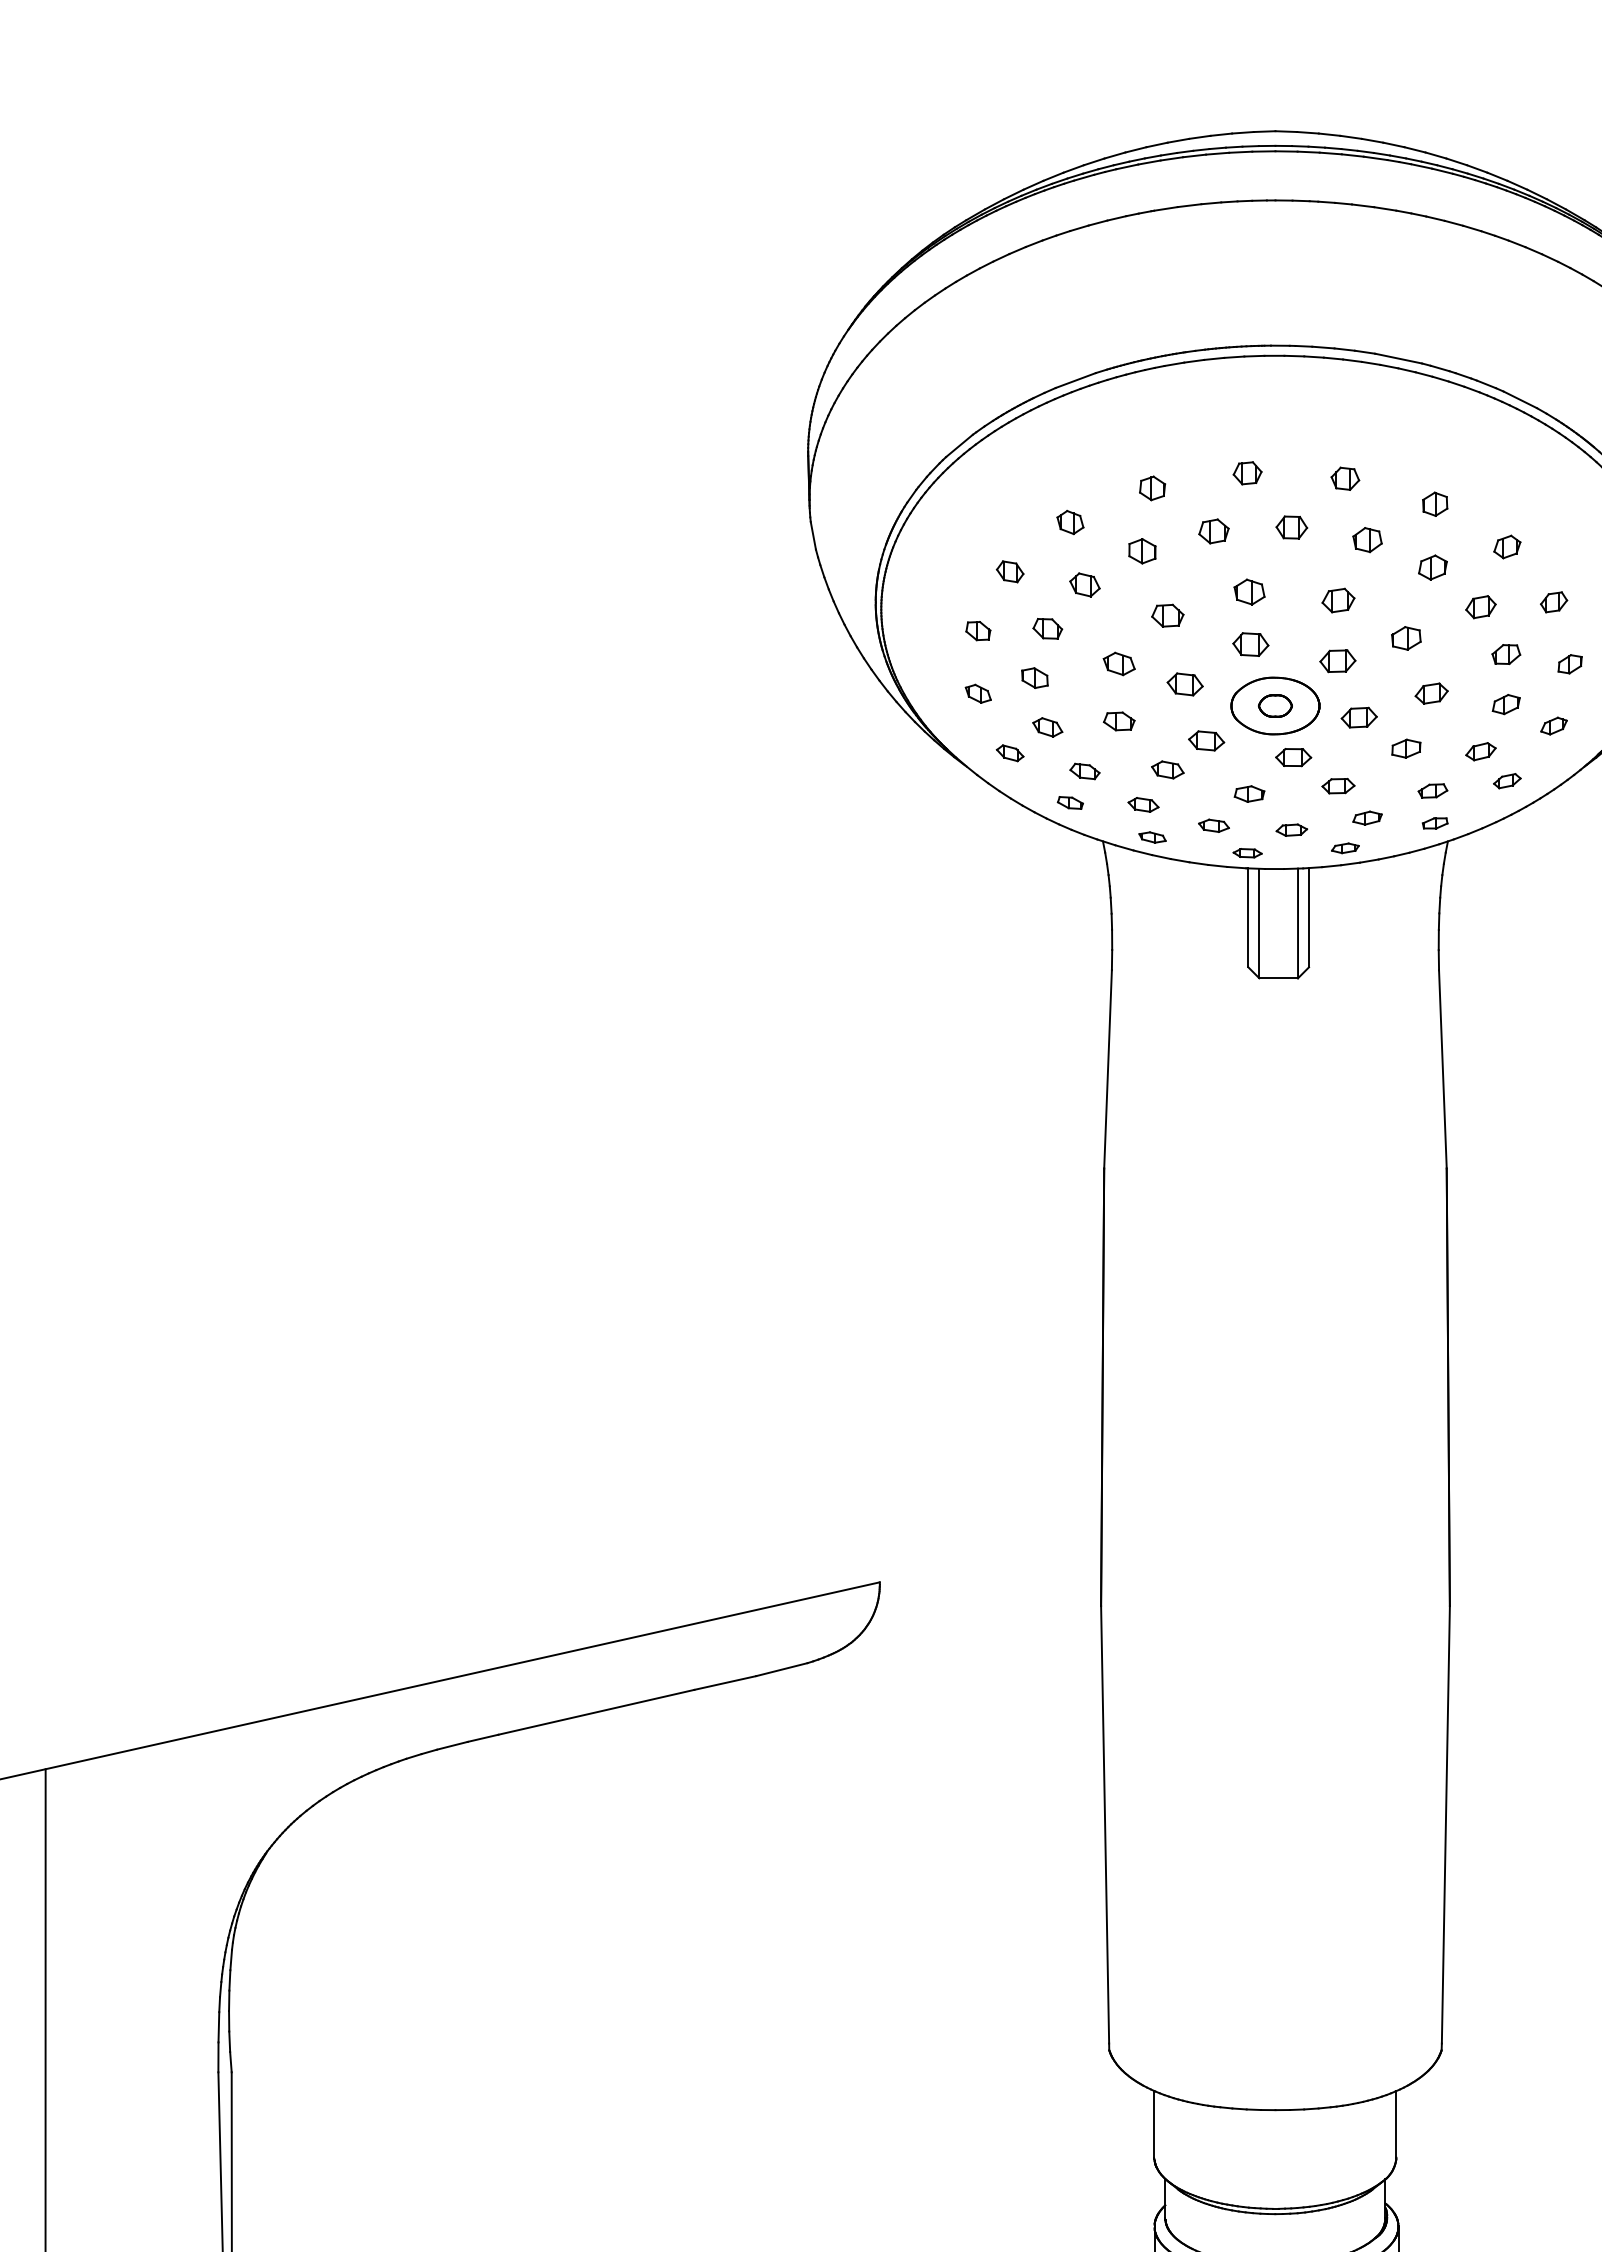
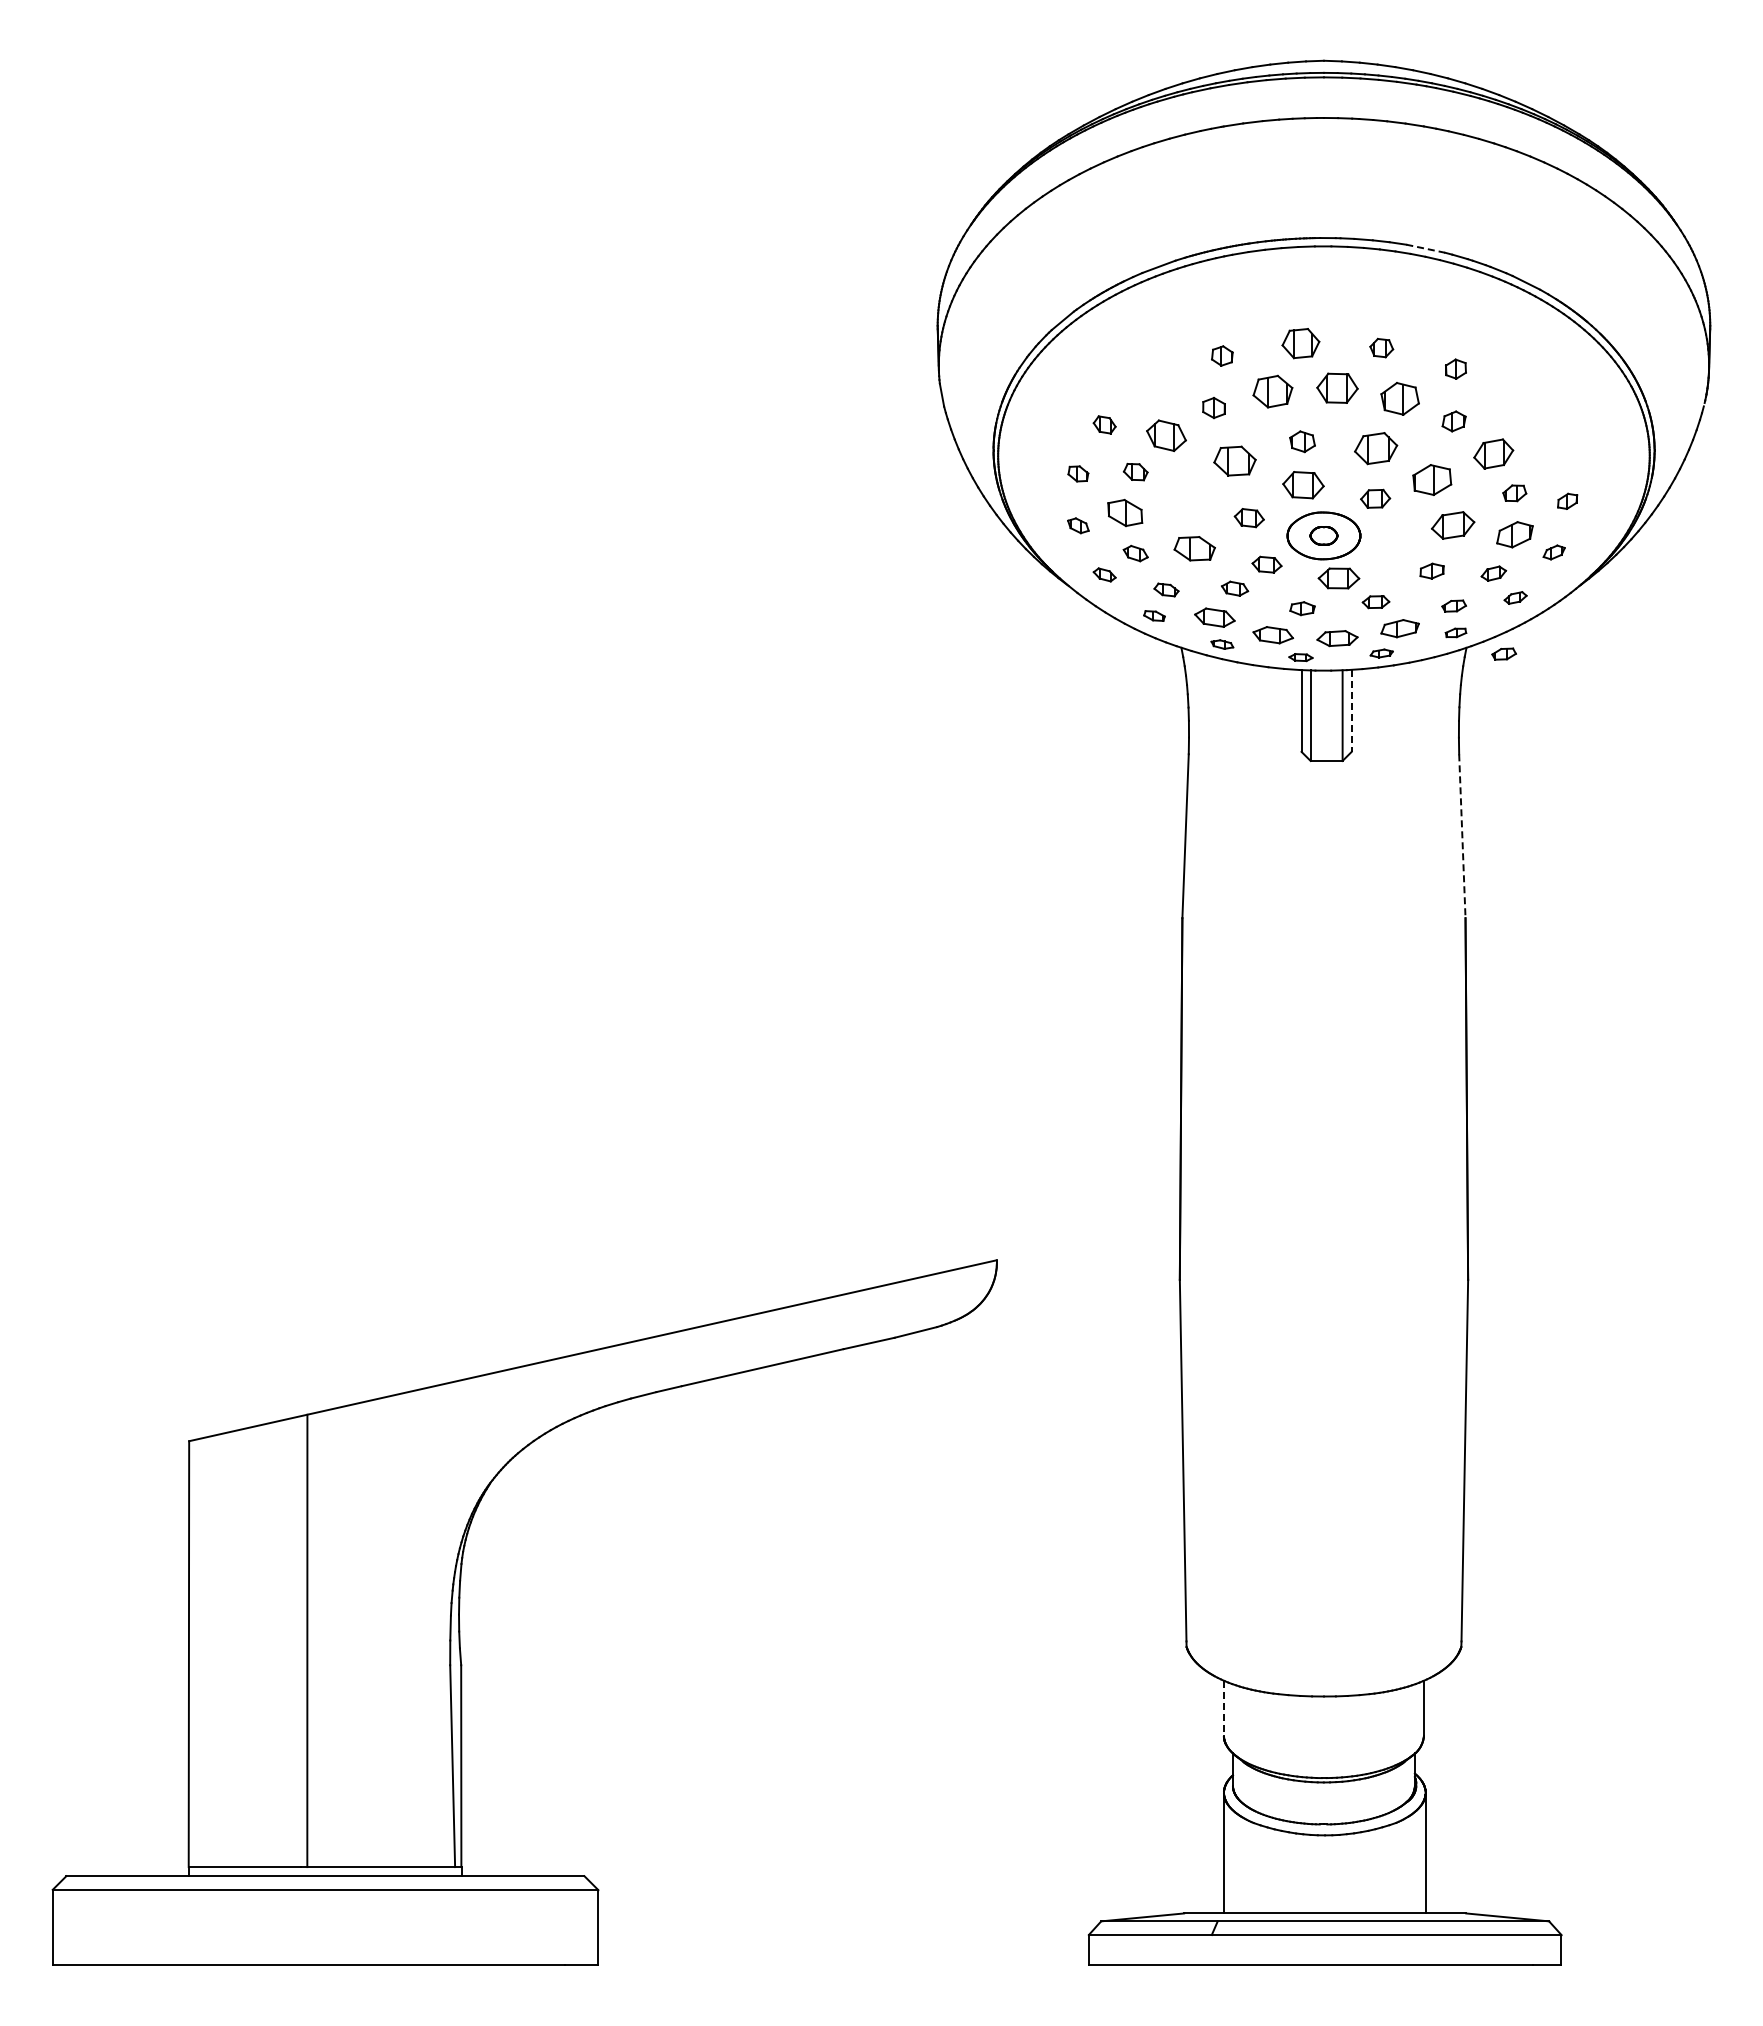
line: (1398, 358) -> (1425, 248), solid -> dashed
part: (1247, 473) -> (1300, 343), size x1.6
part: (1070, 521) -> (1154, 383), removed
part: (1291, 527) -> (1337, 388), size x1.6
part: (1214, 531) -> (1273, 391), size x1.6
part: (1366, 539) -> (1399, 398), size x1.6
part: (1507, 547) -> (1515, 404), removed
part: (1084, 584) -> (1166, 435), size x1.6
part: (1337, 600) -> (1375, 448), size x1.6
part: (1554, 602) -> (1554, 450), removed
part: (1480, 607) -> (1493, 454), size x1.6
part: (1167, 616) -> (1234, 461), size x1.6
part: (1405, 637) -> (1431, 479), size x1.6
part: (1250, 643) -> (1303, 484), size x1.4
part: (1118, 663) -> (1194, 500), removed
part: (1034, 677) -> (1124, 512), size x1.6
part: (1430, 693) -> (1452, 525), size x1.6
part: (1505, 704) -> (1514, 534), size x1.6
part: (1358, 717) -> (1392, 545), removed
part: (1118, 721) -> (1194, 548), size x1.6
part: (1293, 757) -> (1338, 578), size x1.4
part: (1143, 804) -> (1214, 617), size x1.6
part: (1366, 818) -> (1399, 628), size x1.6
part: (1213, 825) -> (1272, 634), size x1.6
part: (1291, 830) -> (1337, 638), size x1.6
part: (1492, 848) -> (1503, 653), added
line: (1308, 918) -> (1351, 711), solid -> dashed
line: (1443, 1069) -> (1462, 836), solid -> dashed
line: (1153, 2124) -> (1223, 1708), solid -> dashed

